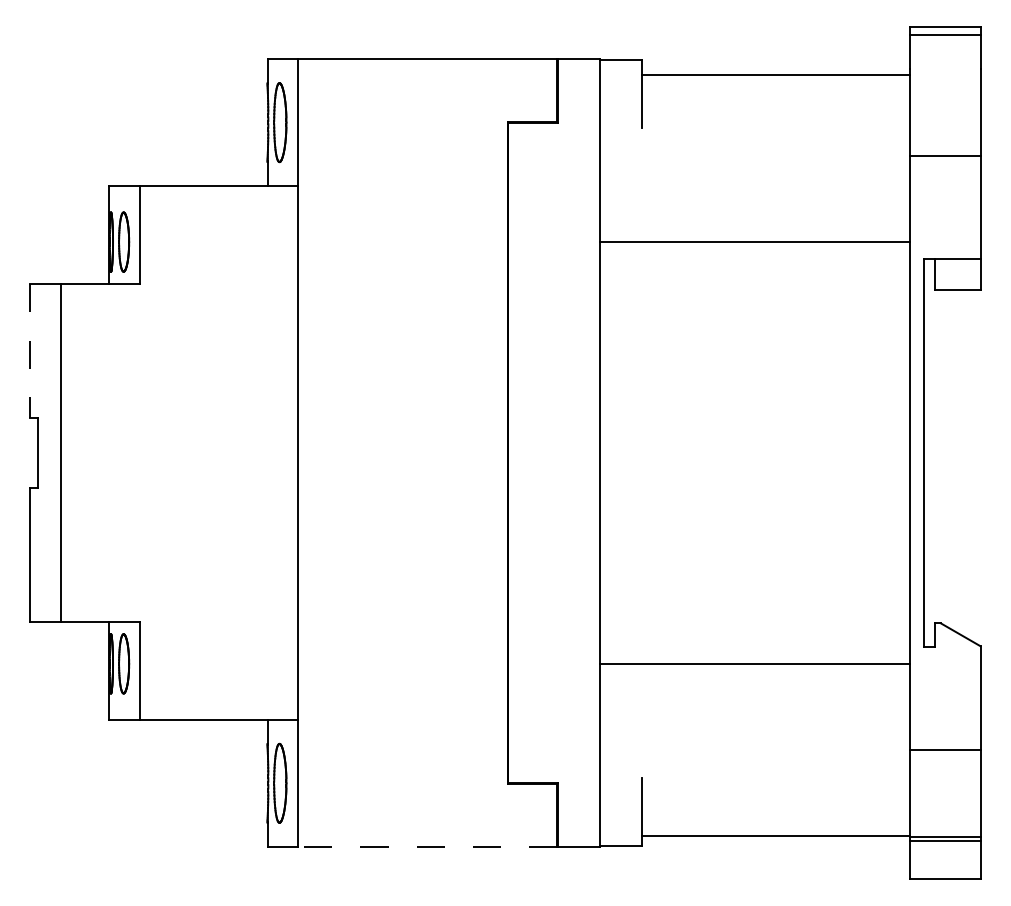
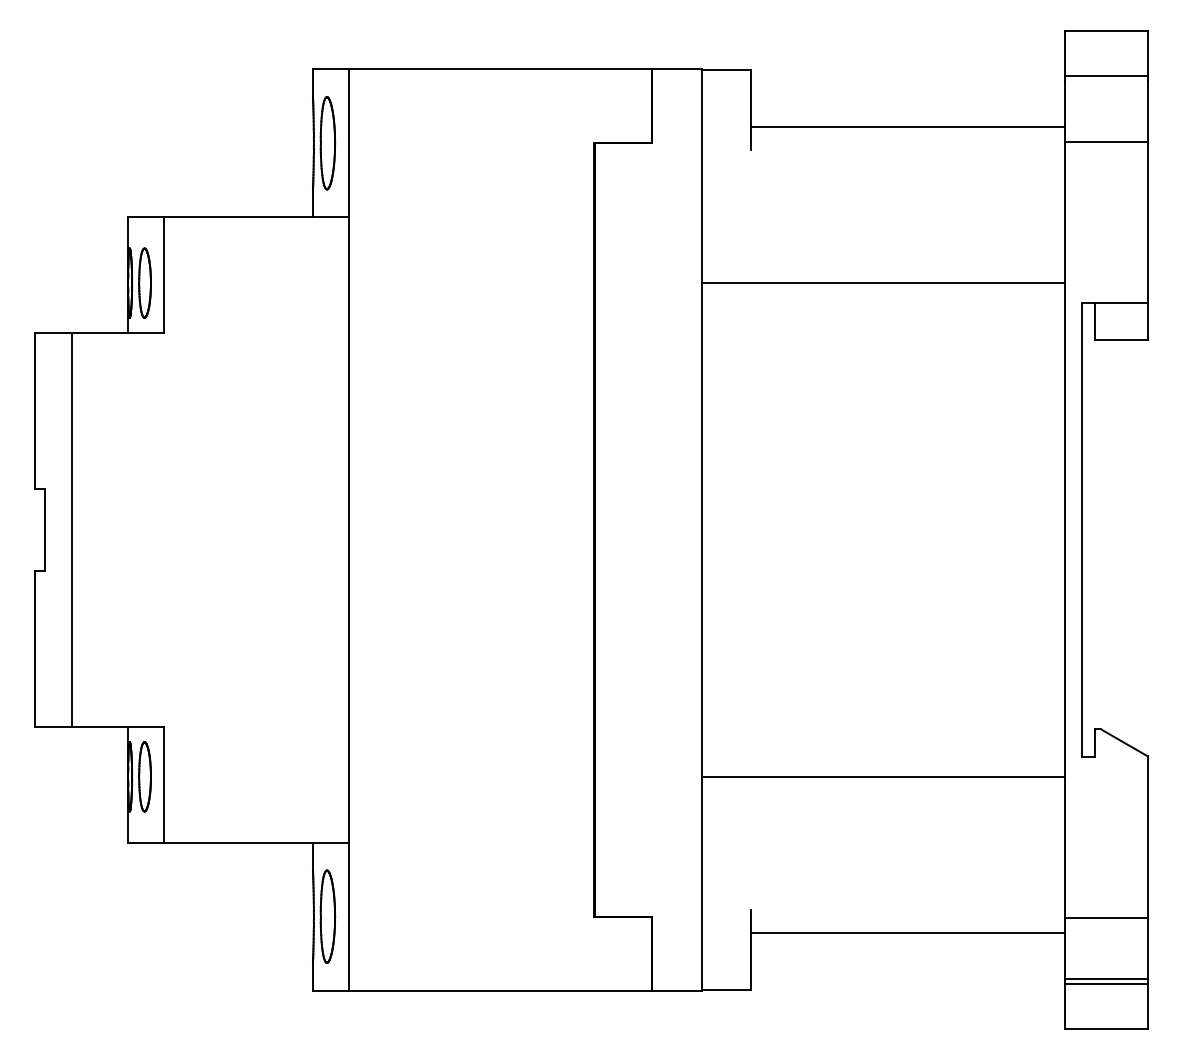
line: (945, 34) -> (1106, 75), moved
line: (775, 74) -> (907, 126), moved
line: (945, 156) -> (1106, 141), moved
line: (30, 351) -> (35, 411), dashed -> solid
line: (945, 749) -> (1106, 918), moved
line: (775, 836) -> (907, 933), moved
line: (427, 846) -> (500, 990), dashed -> solid

